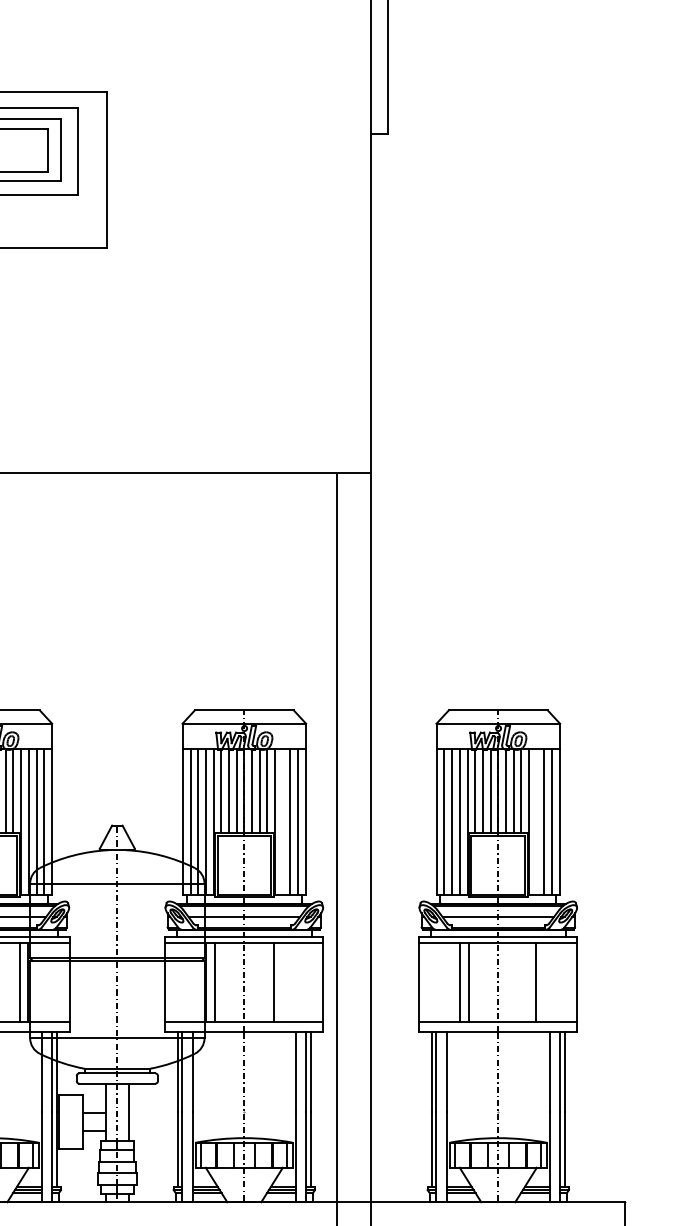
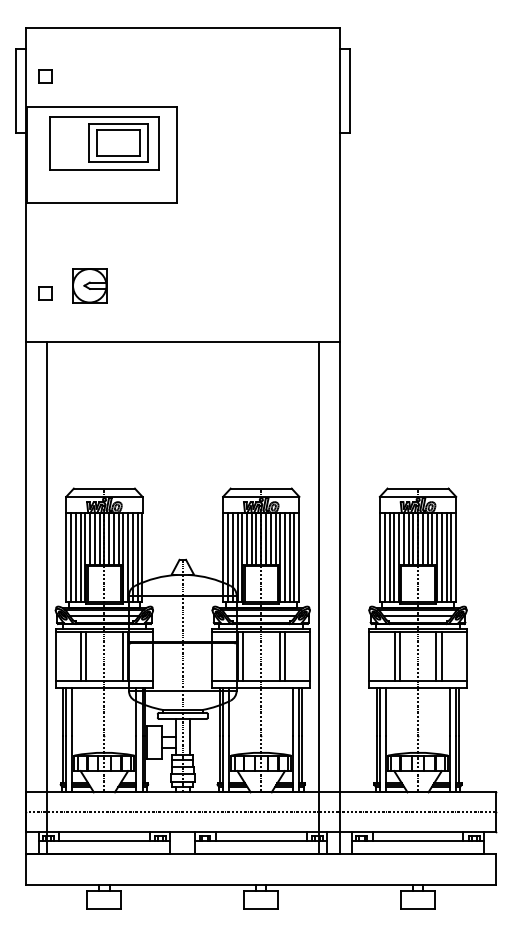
line: (282, 821) -> (284, 557), added
line: (536, 821) -> (441, 557), added
line: (282, 982) -> (284, 656), added
line: (528, 982) -> (436, 656), added

